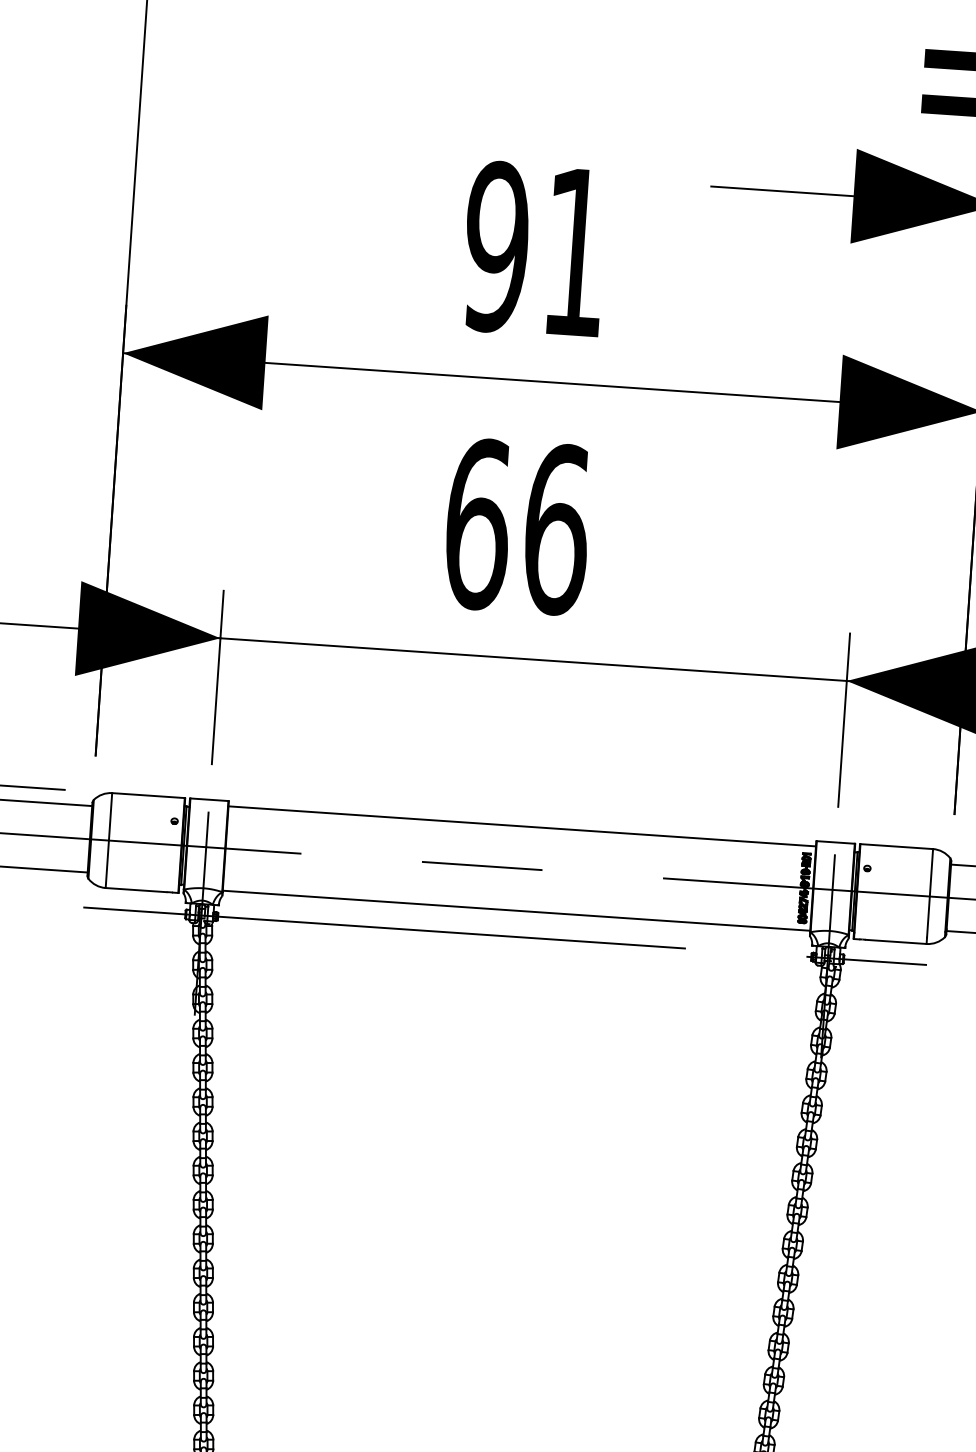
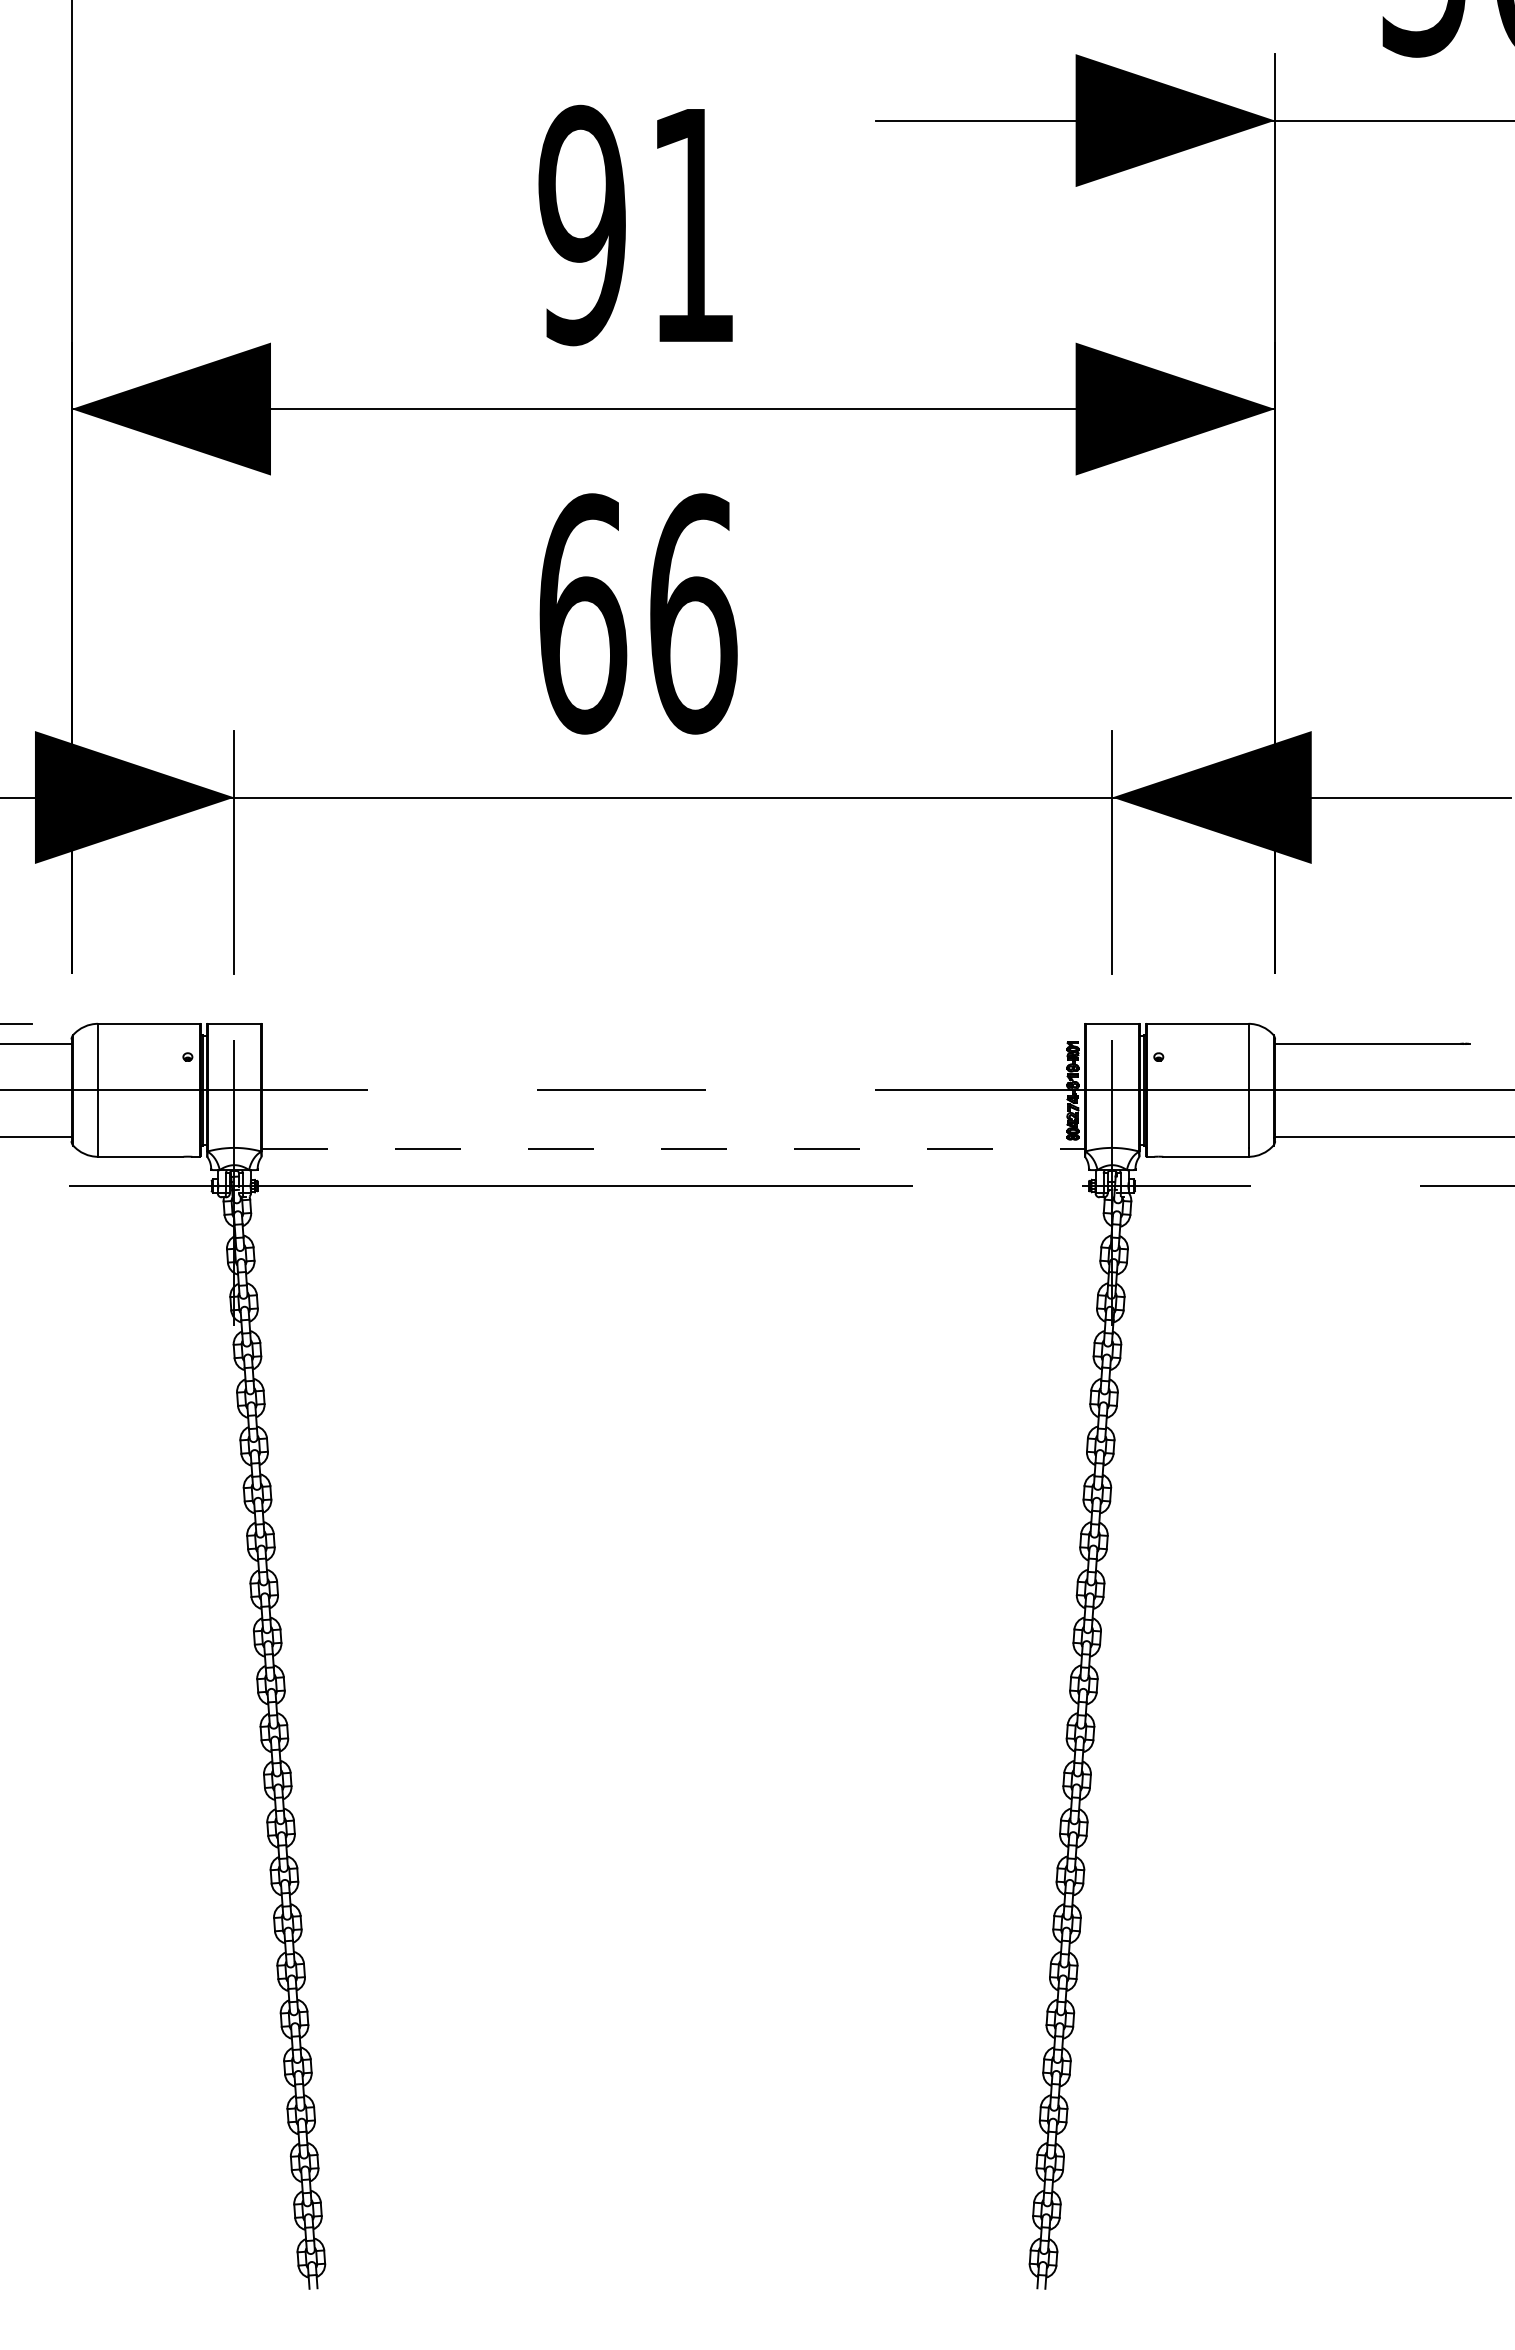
line: (521, 826) -> (672, 1031), removed
line: (516, 910) -> (673, 1149), solid -> dashed

